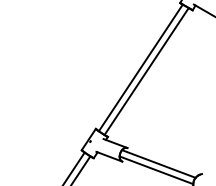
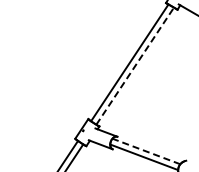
line: (147, 70) -> (135, 65), solid -> dashed
line: (157, 164) -> (145, 151), solid -> dashed

